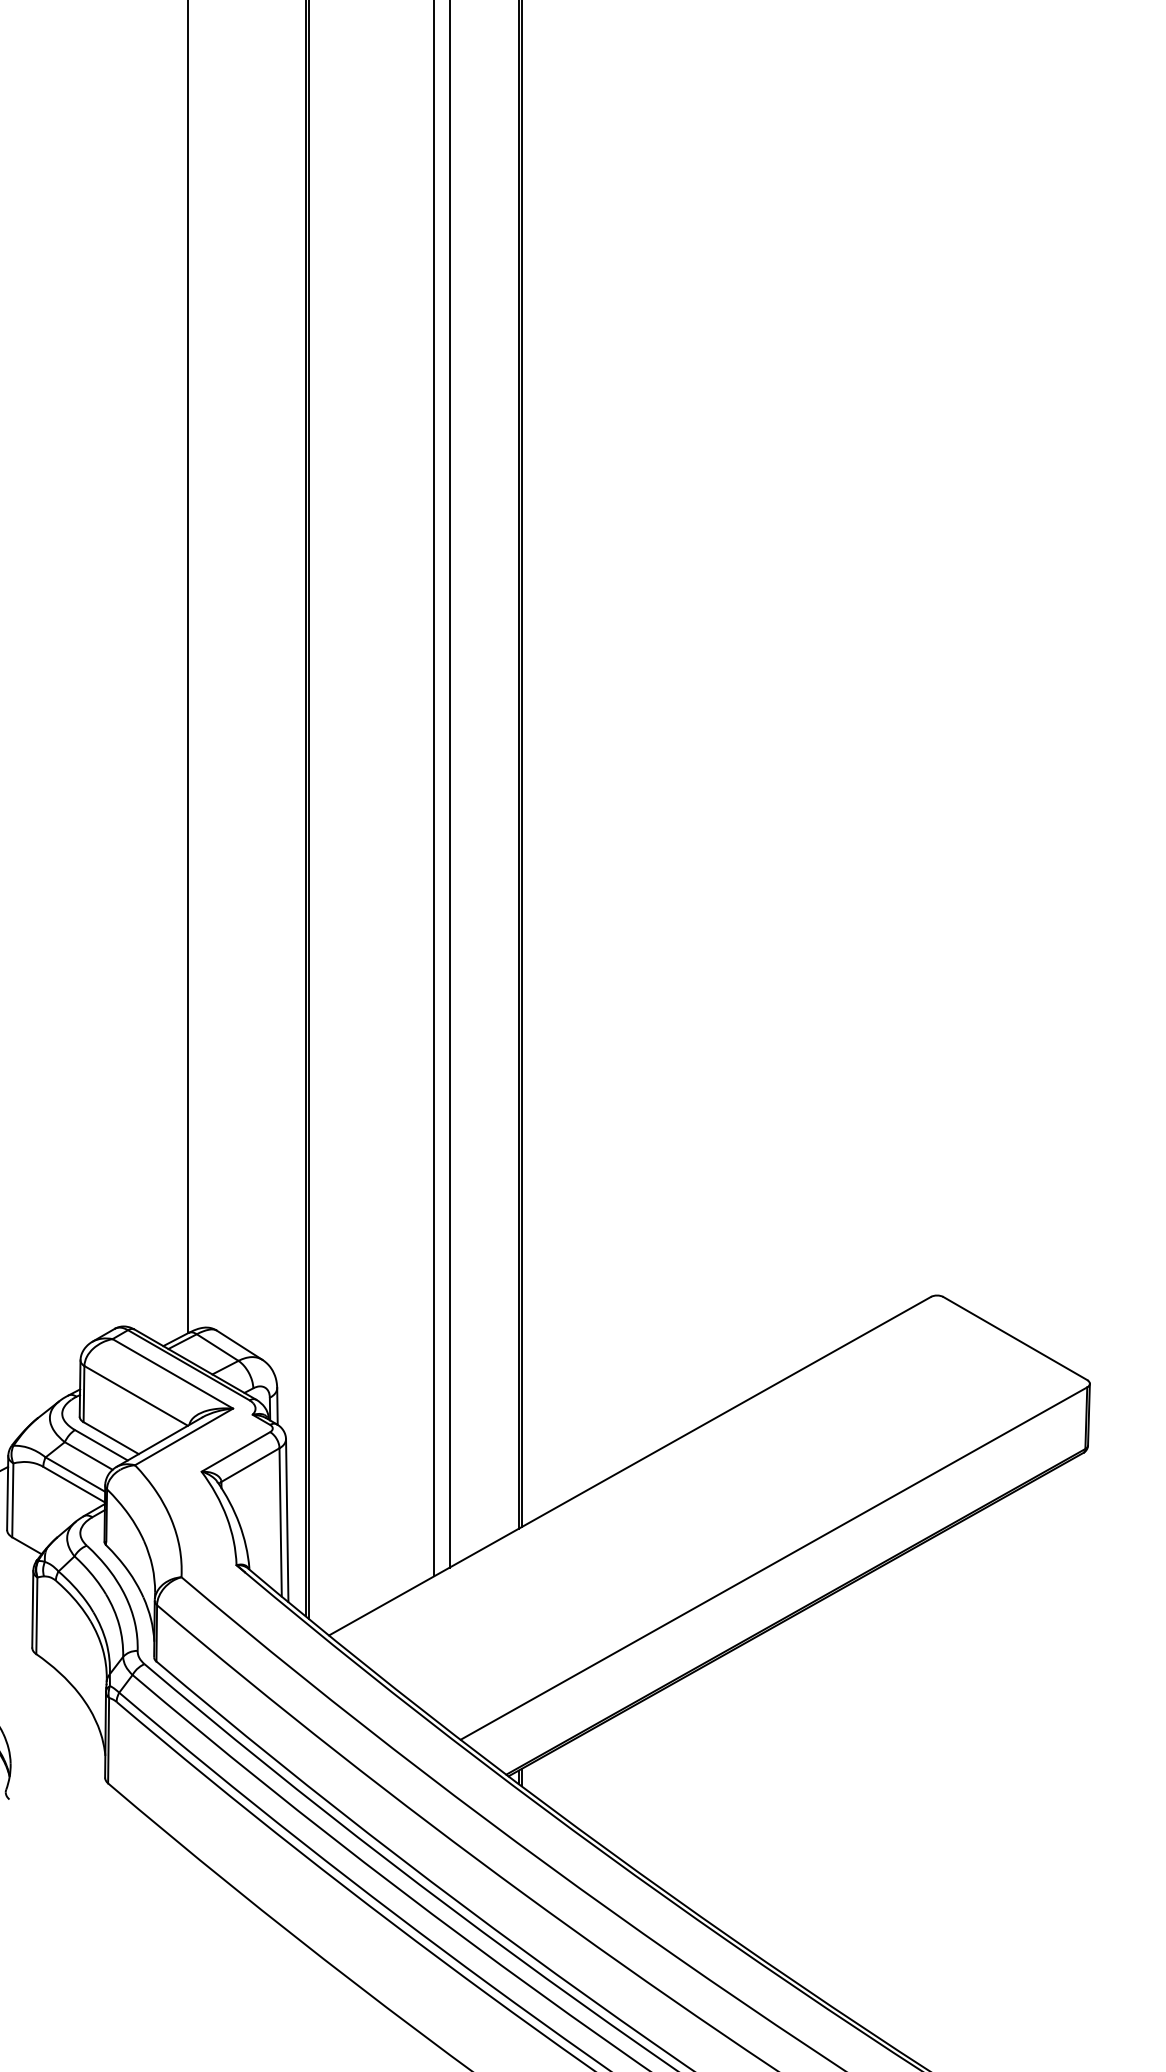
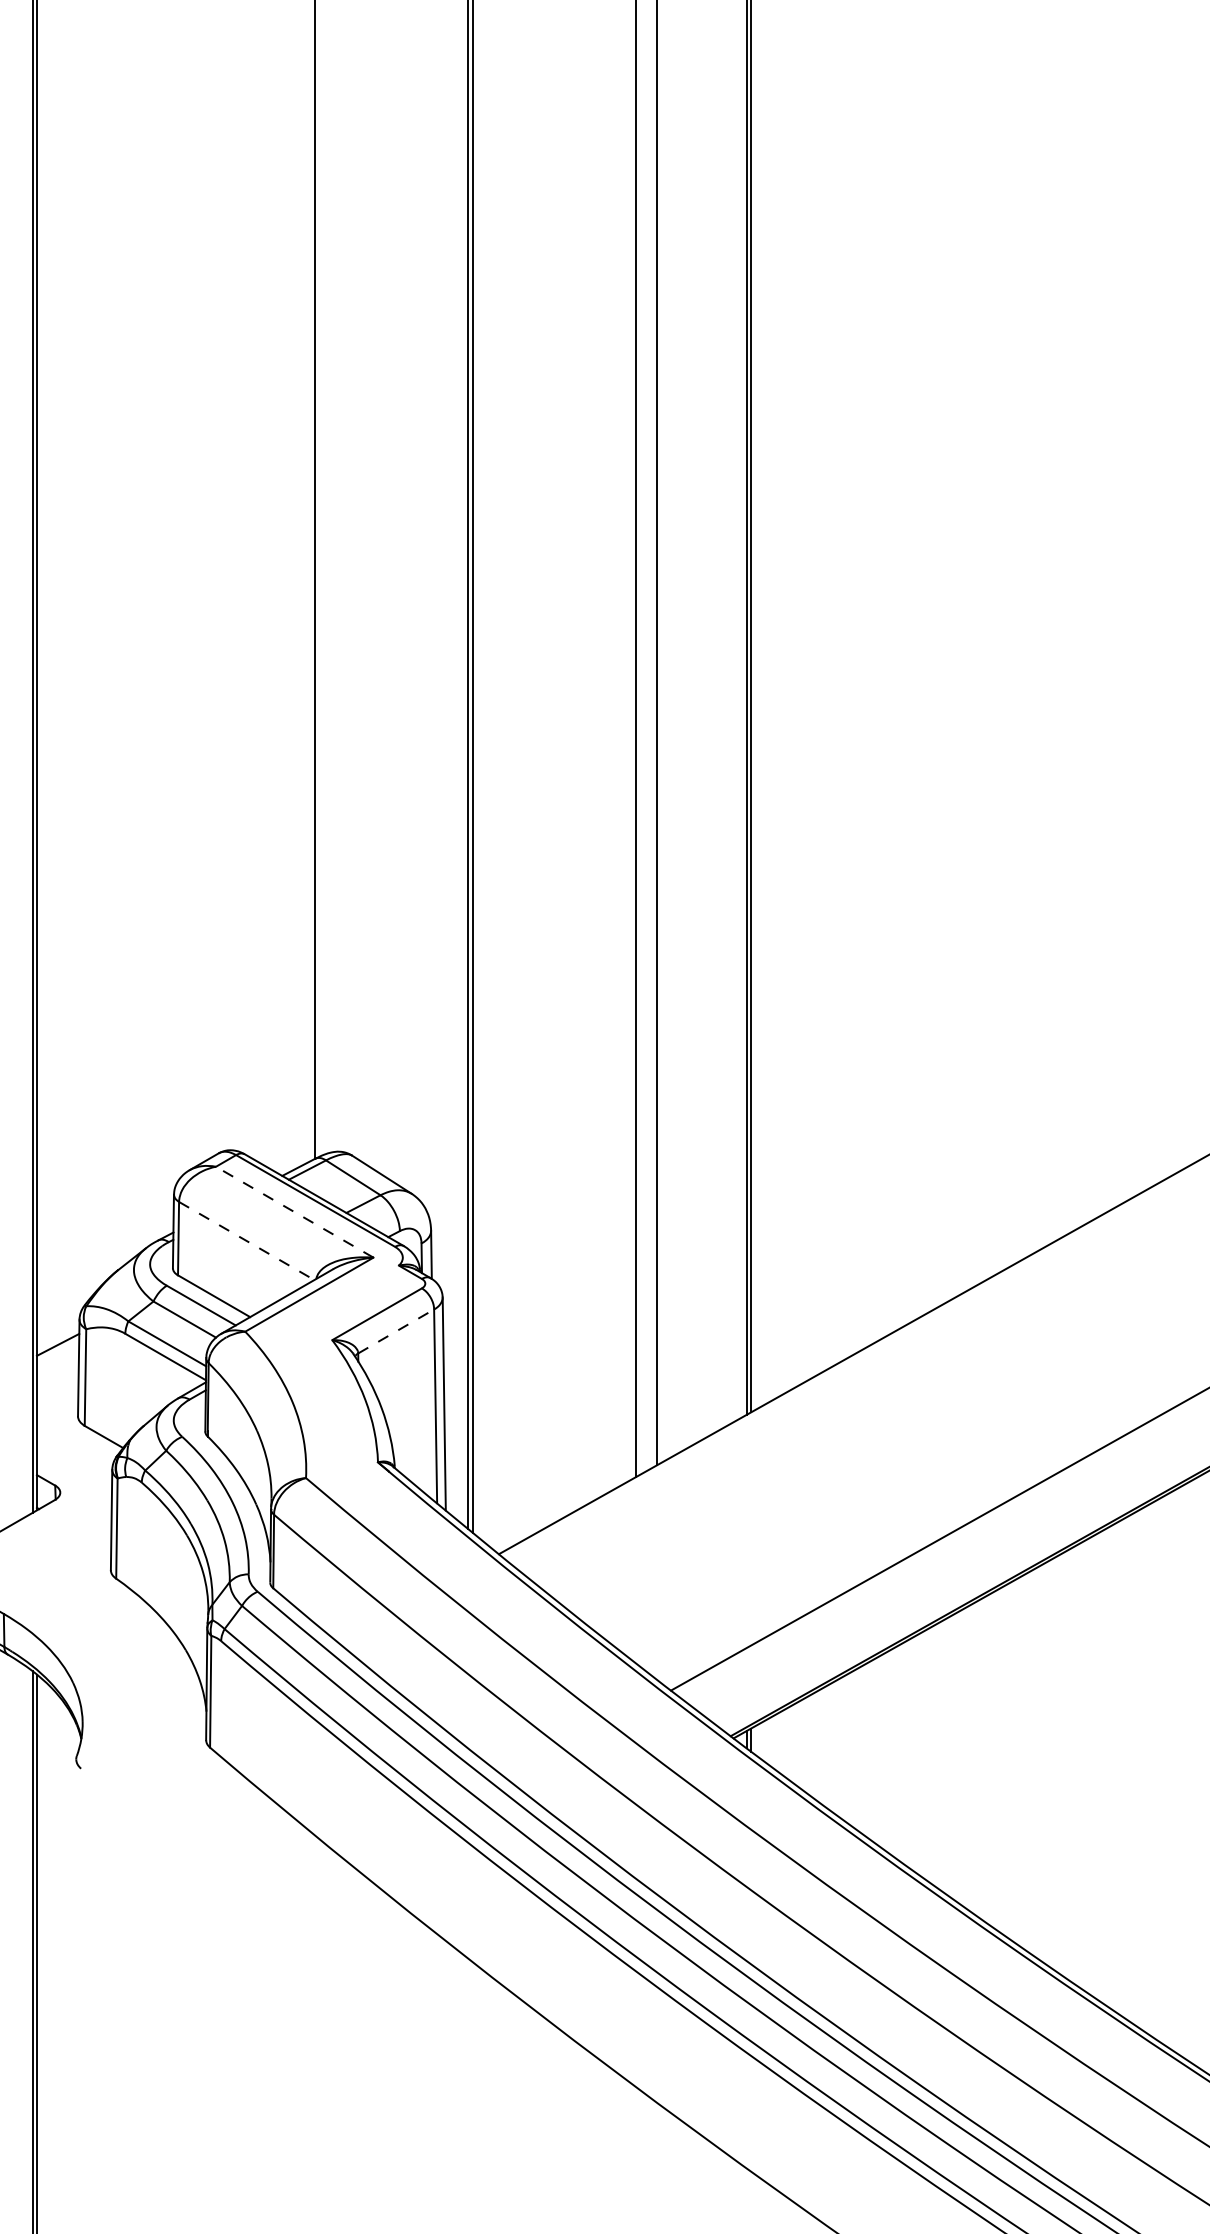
line: (172, 1373) -> (294, 1211), solid -> dashed
line: (136, 1395) -> (247, 1240), solid -> dashed
line: (250, 1465) -> (396, 1332), solid -> dashed

